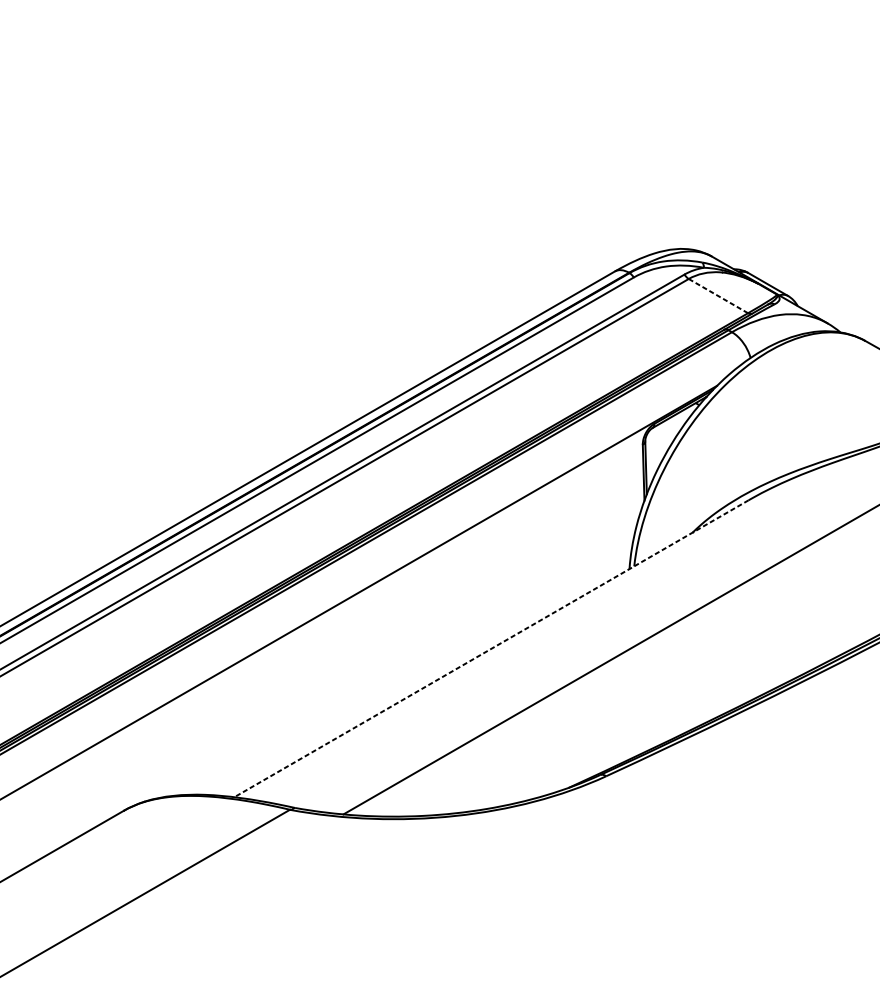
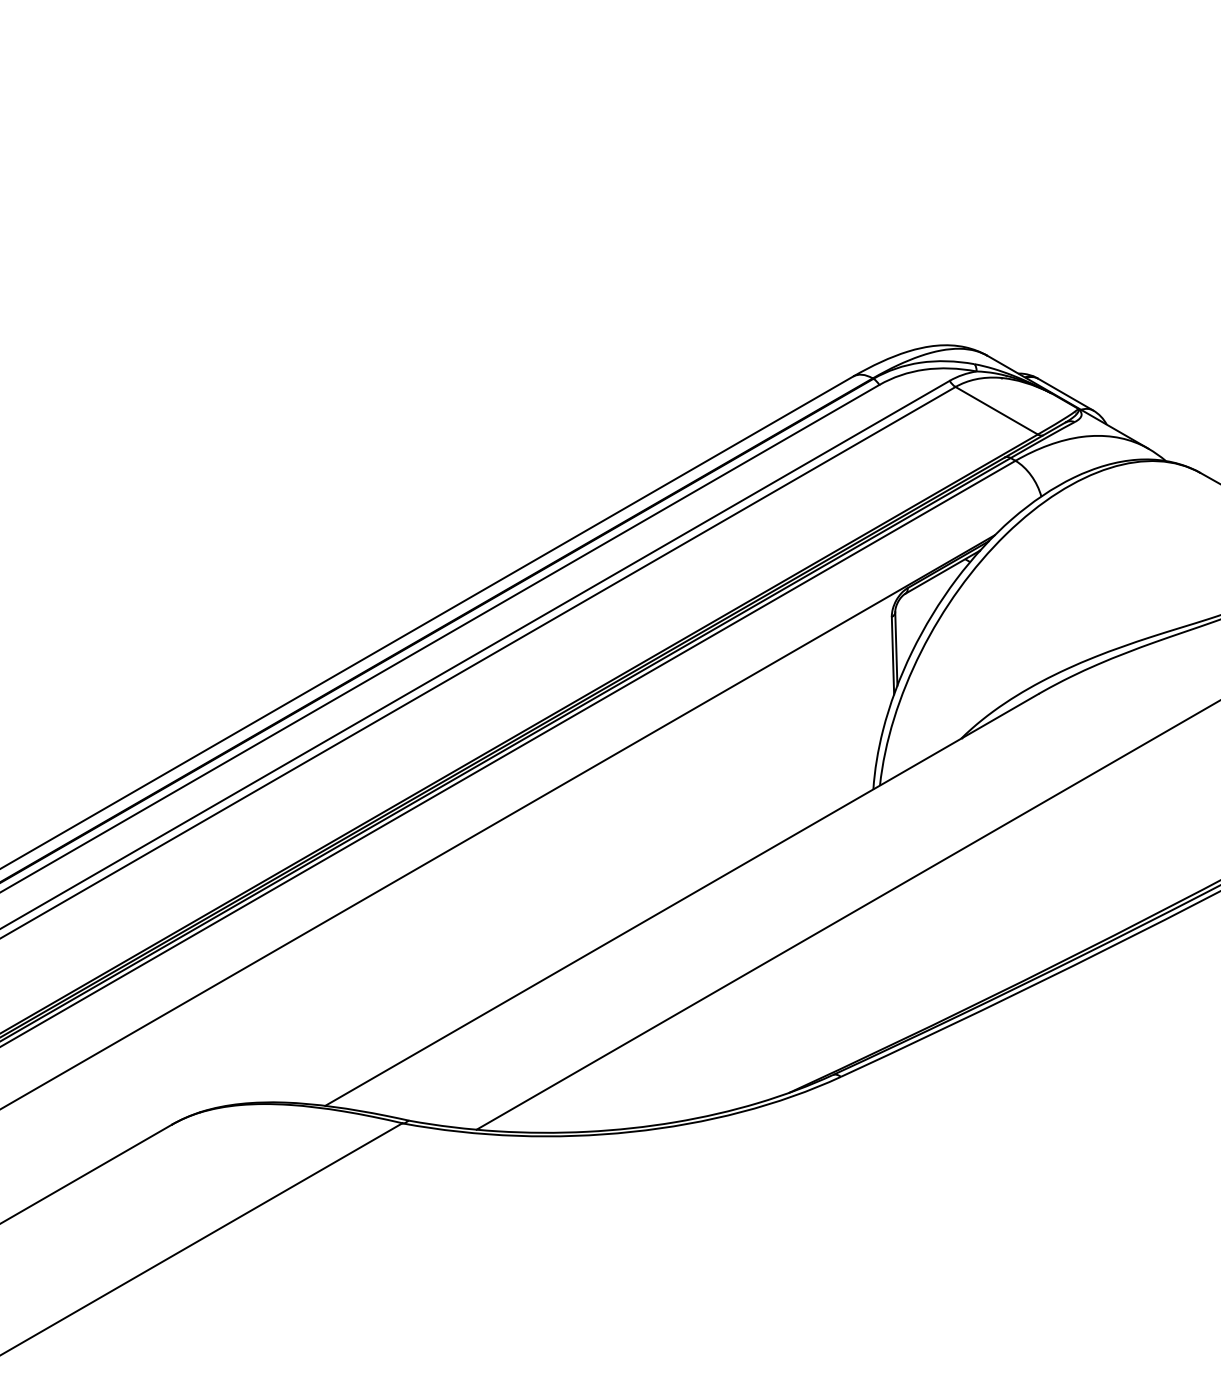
line: (718, 295) -> (996, 410), dashed -> solid
line: (491, 648) -> (682, 899), dashed -> solid

